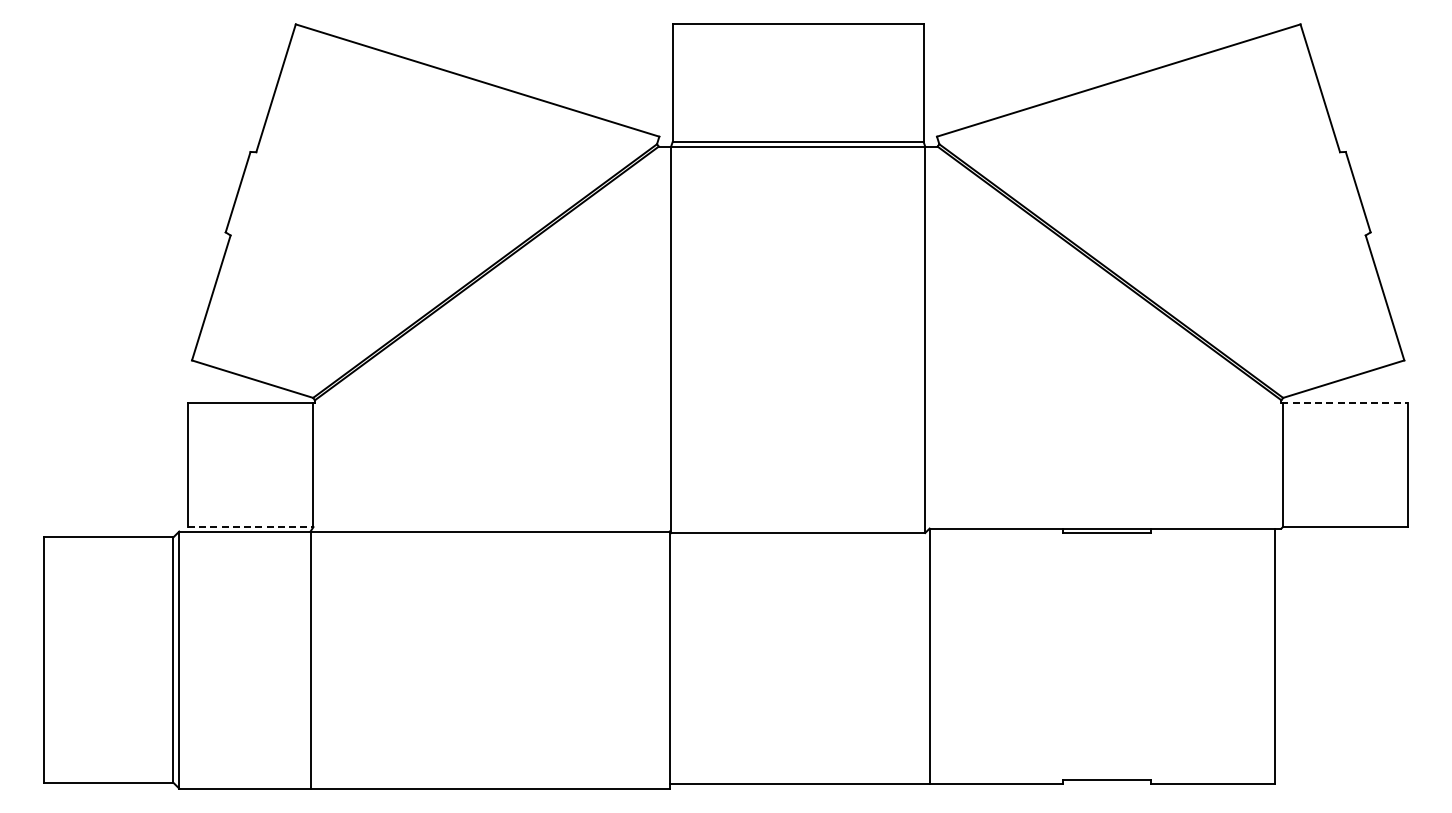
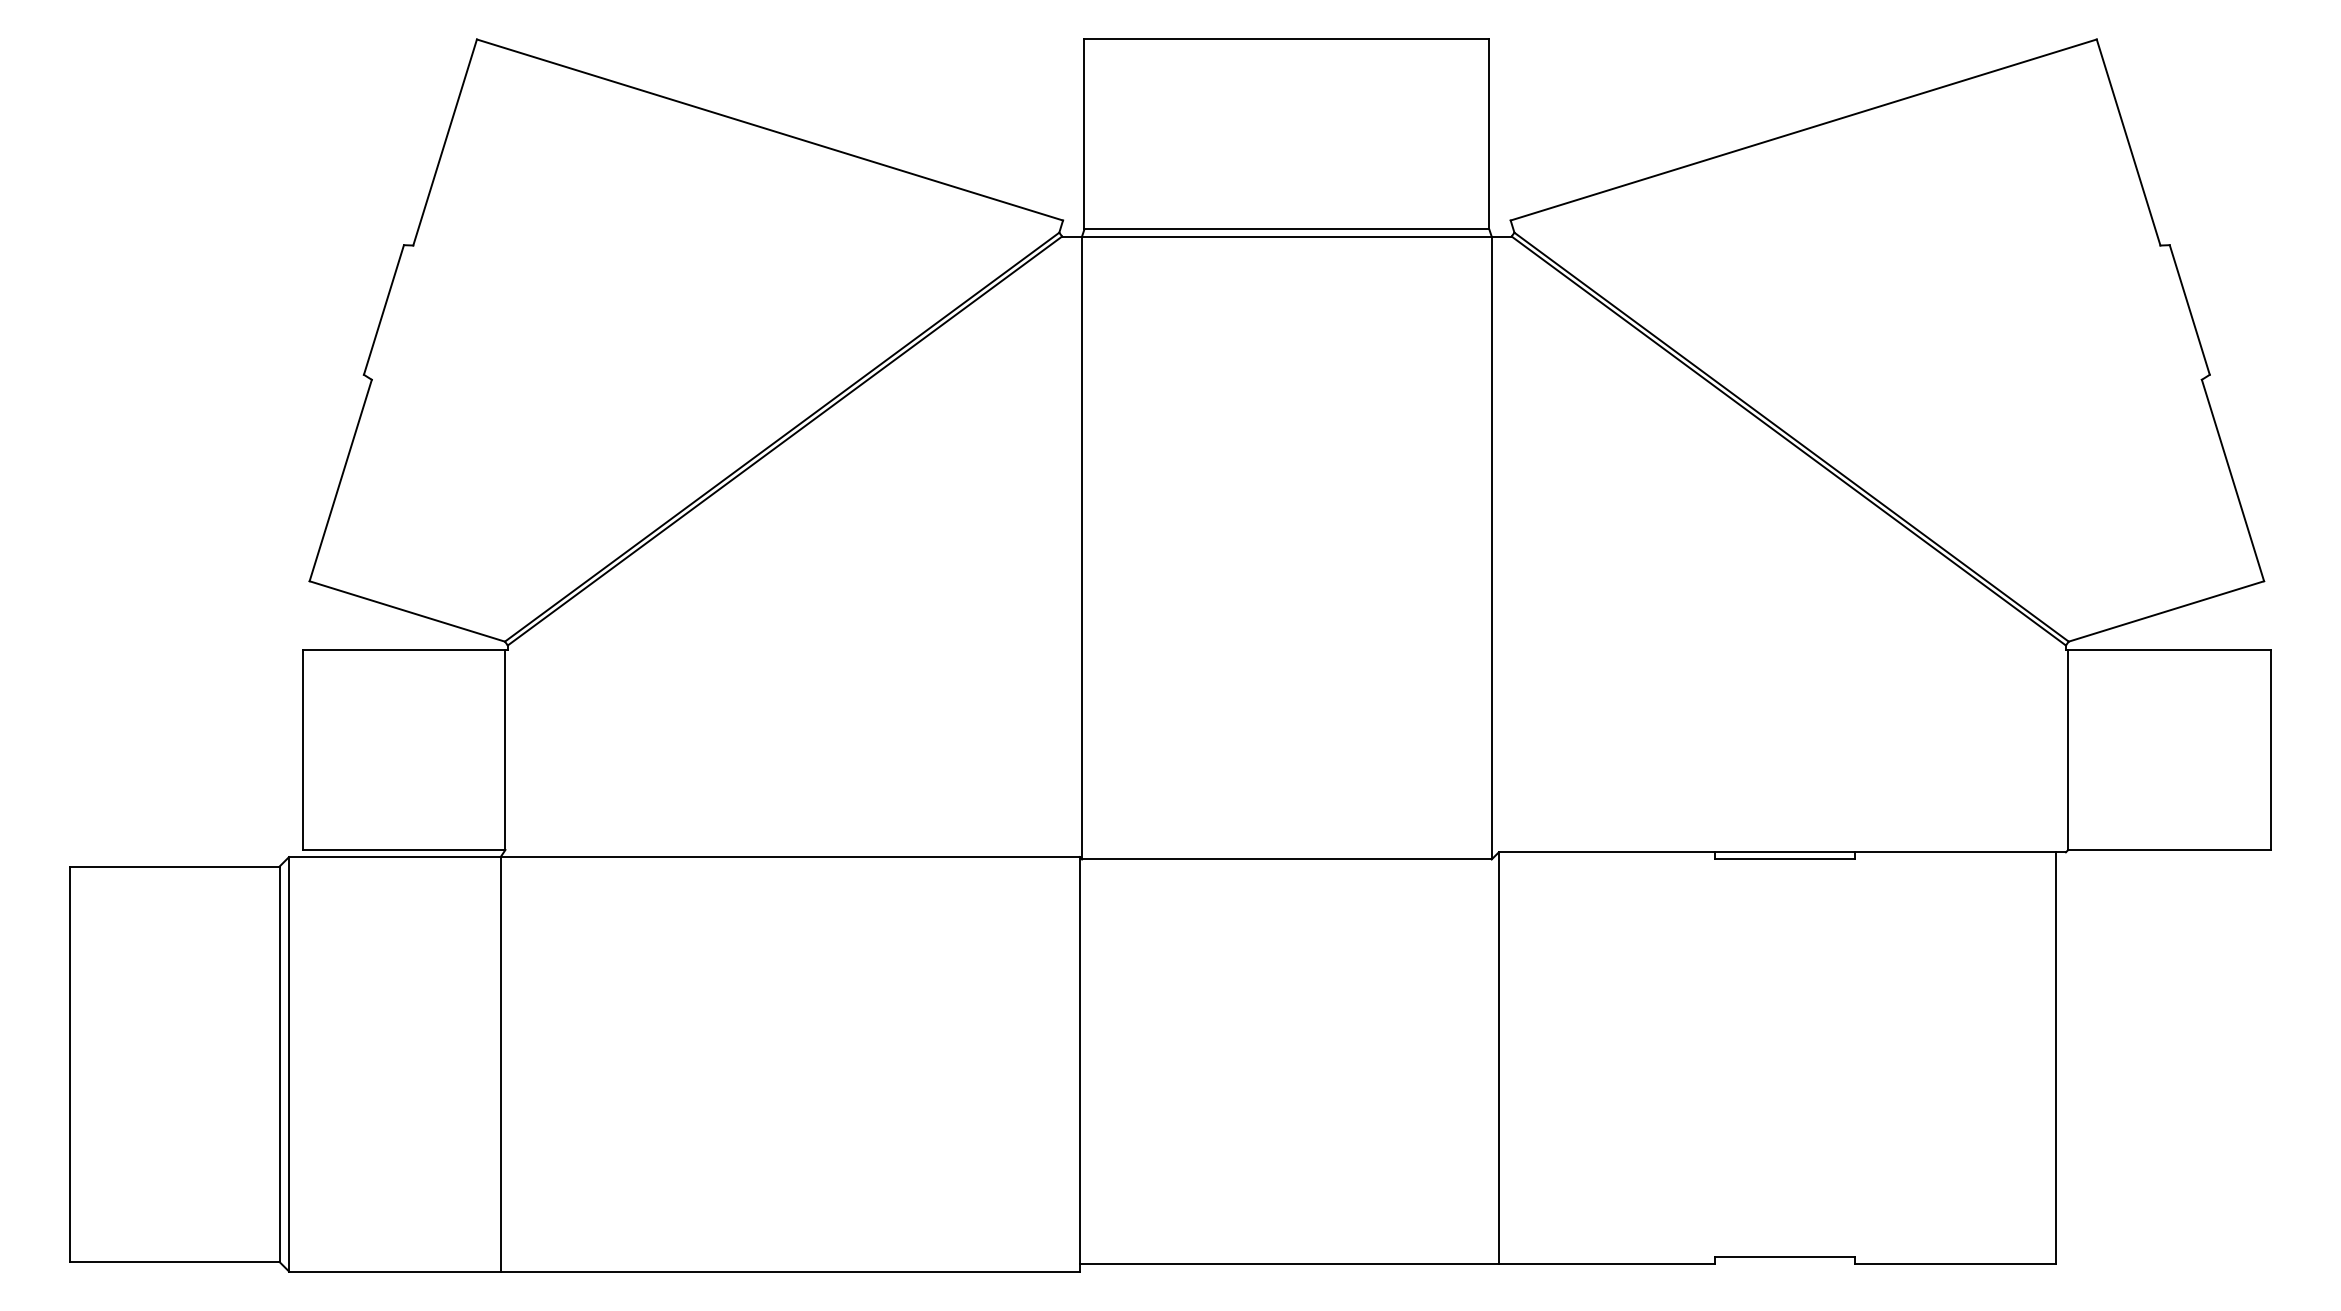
line: (1344, 403) -> (2167, 650), dashed -> solid
line: (250, 527) -> (403, 850), dashed -> solid

